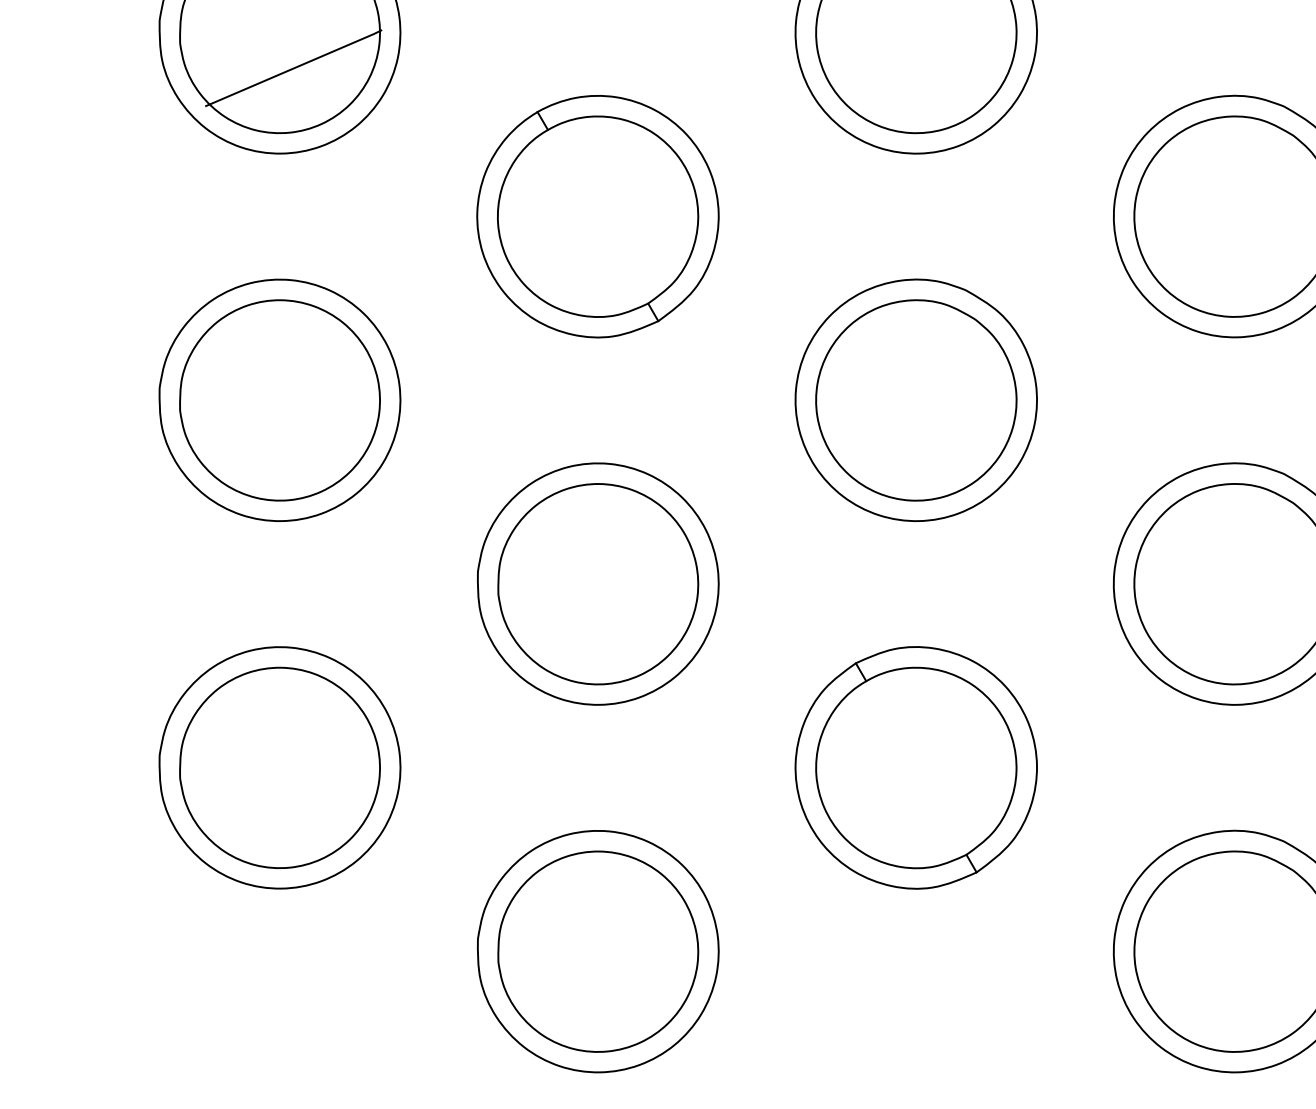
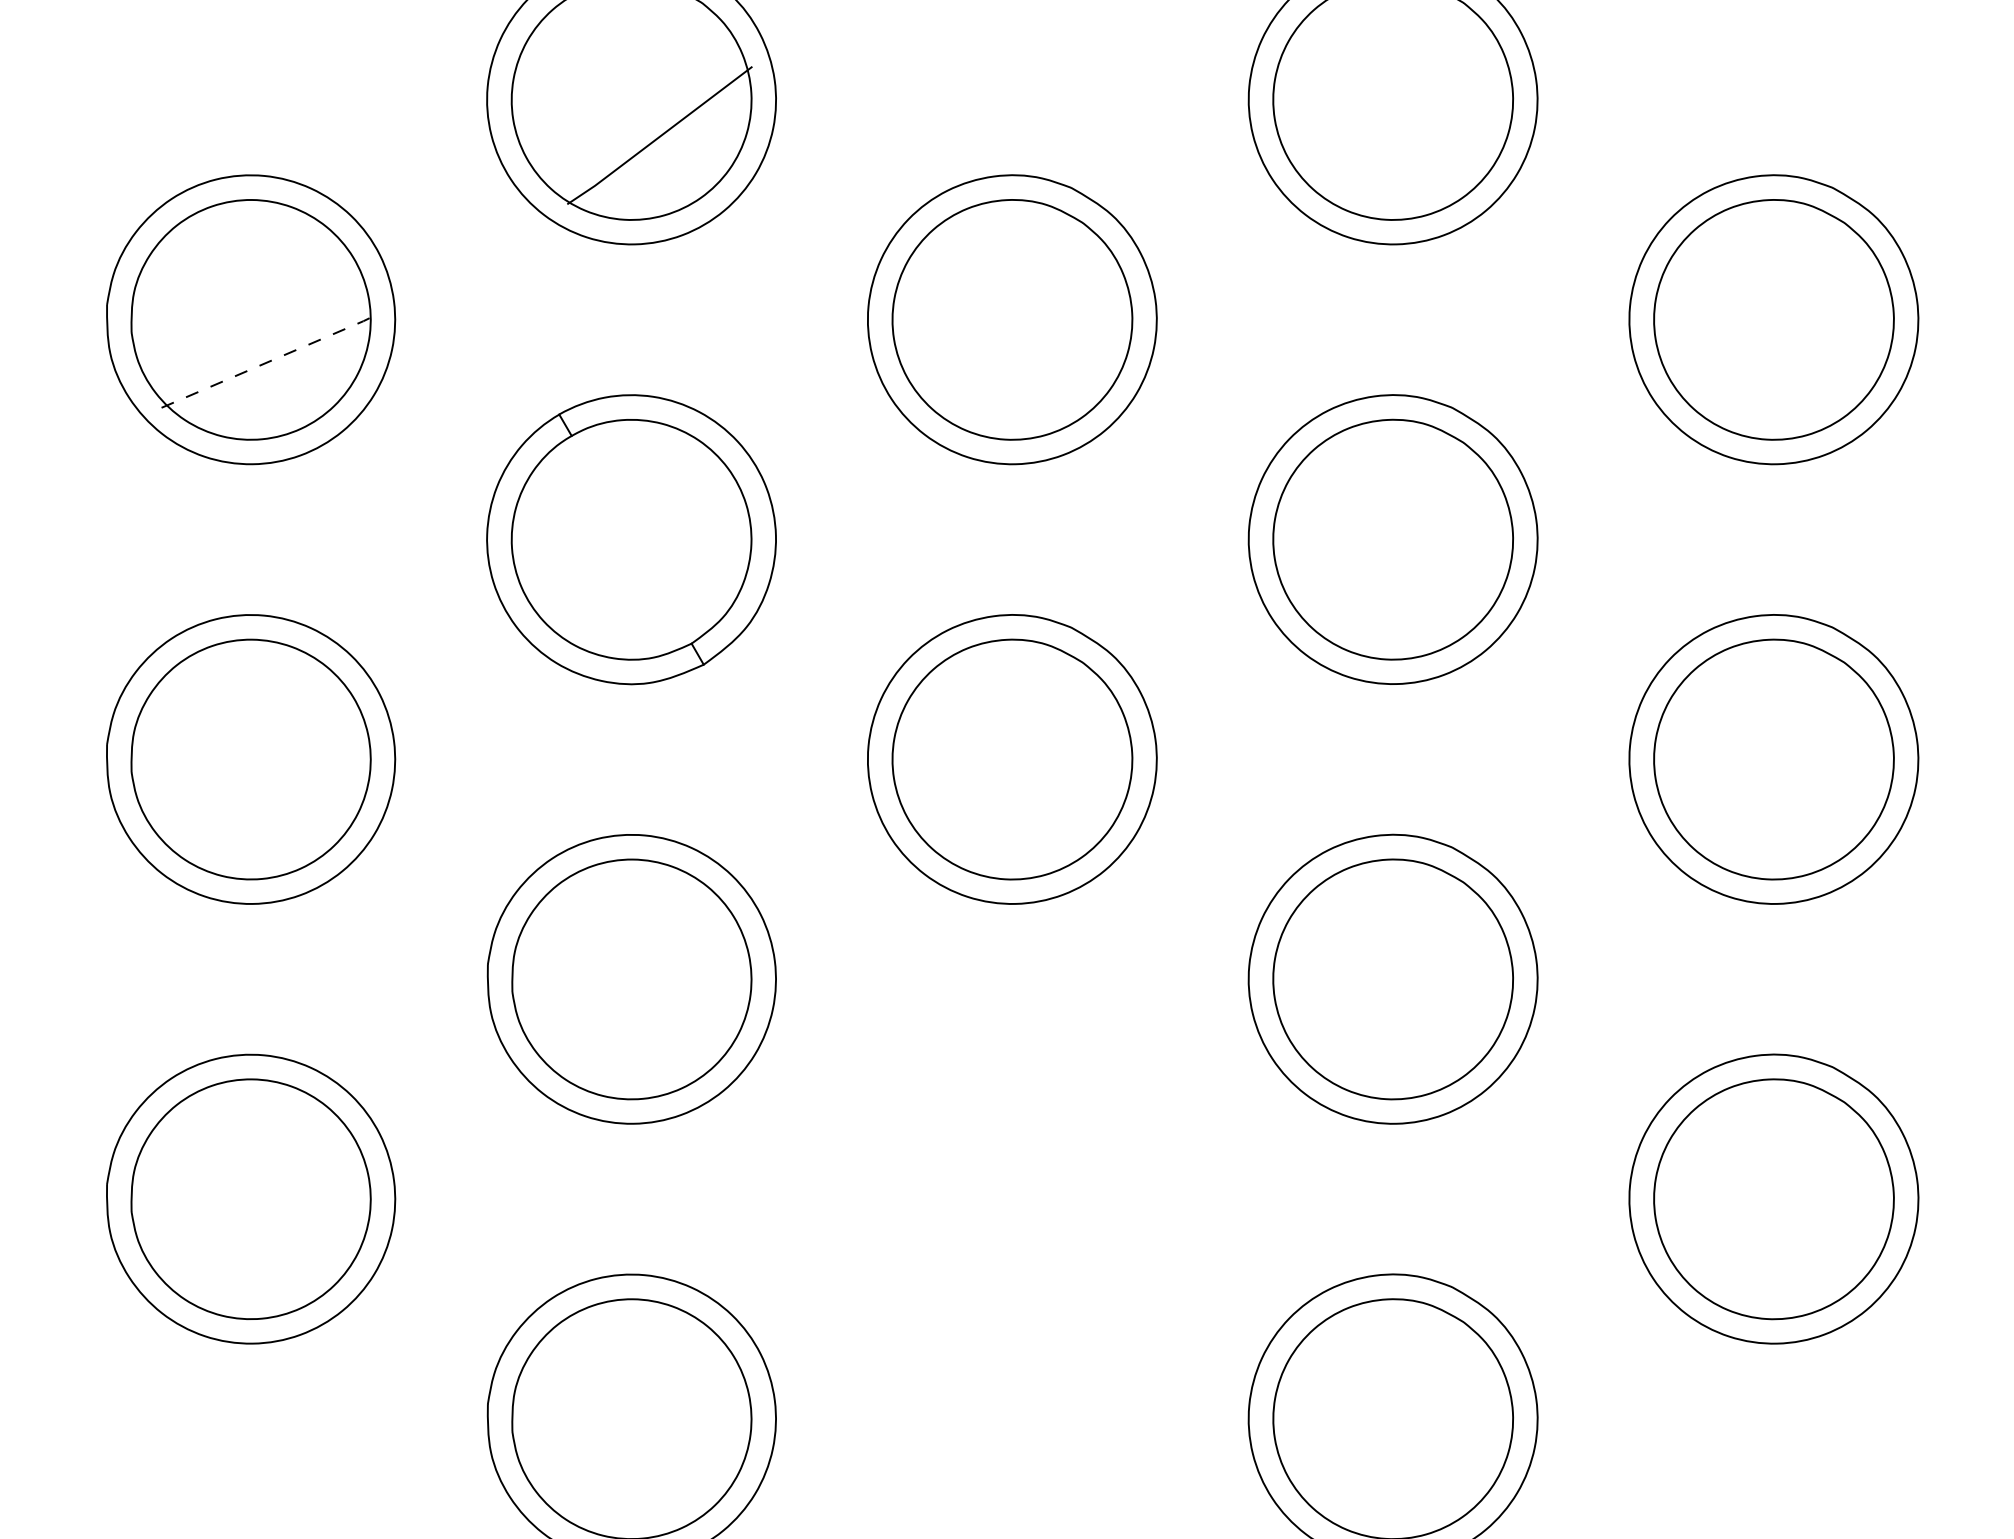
line: (294, 68) -> (268, 362), solid -> dashed
part: (916, 767) -> (1012, 1198), removed

